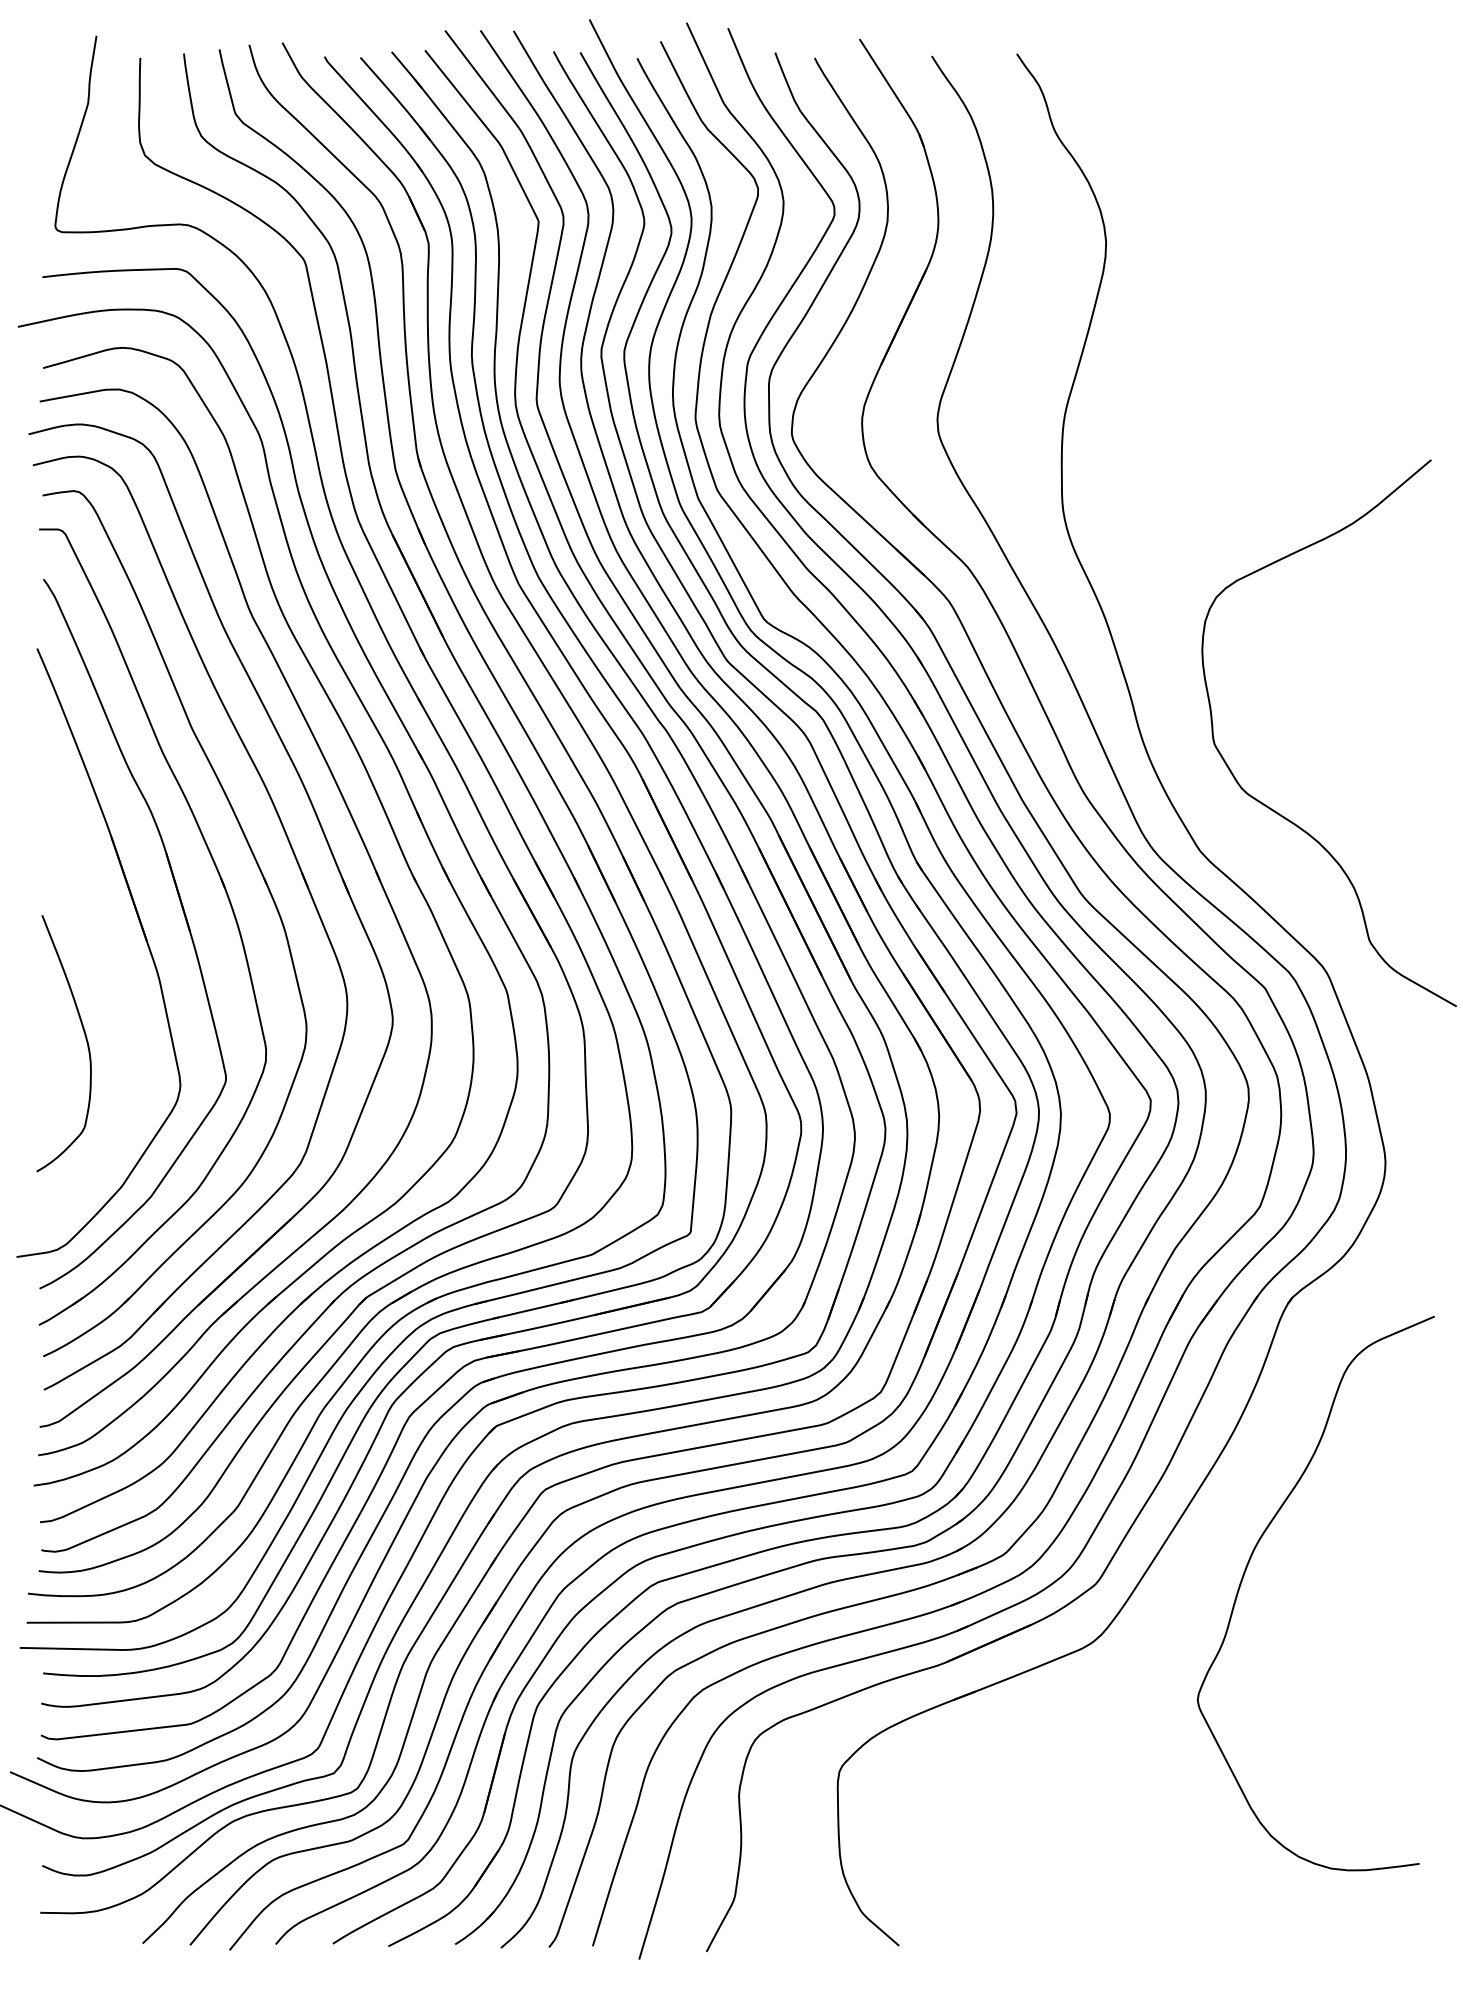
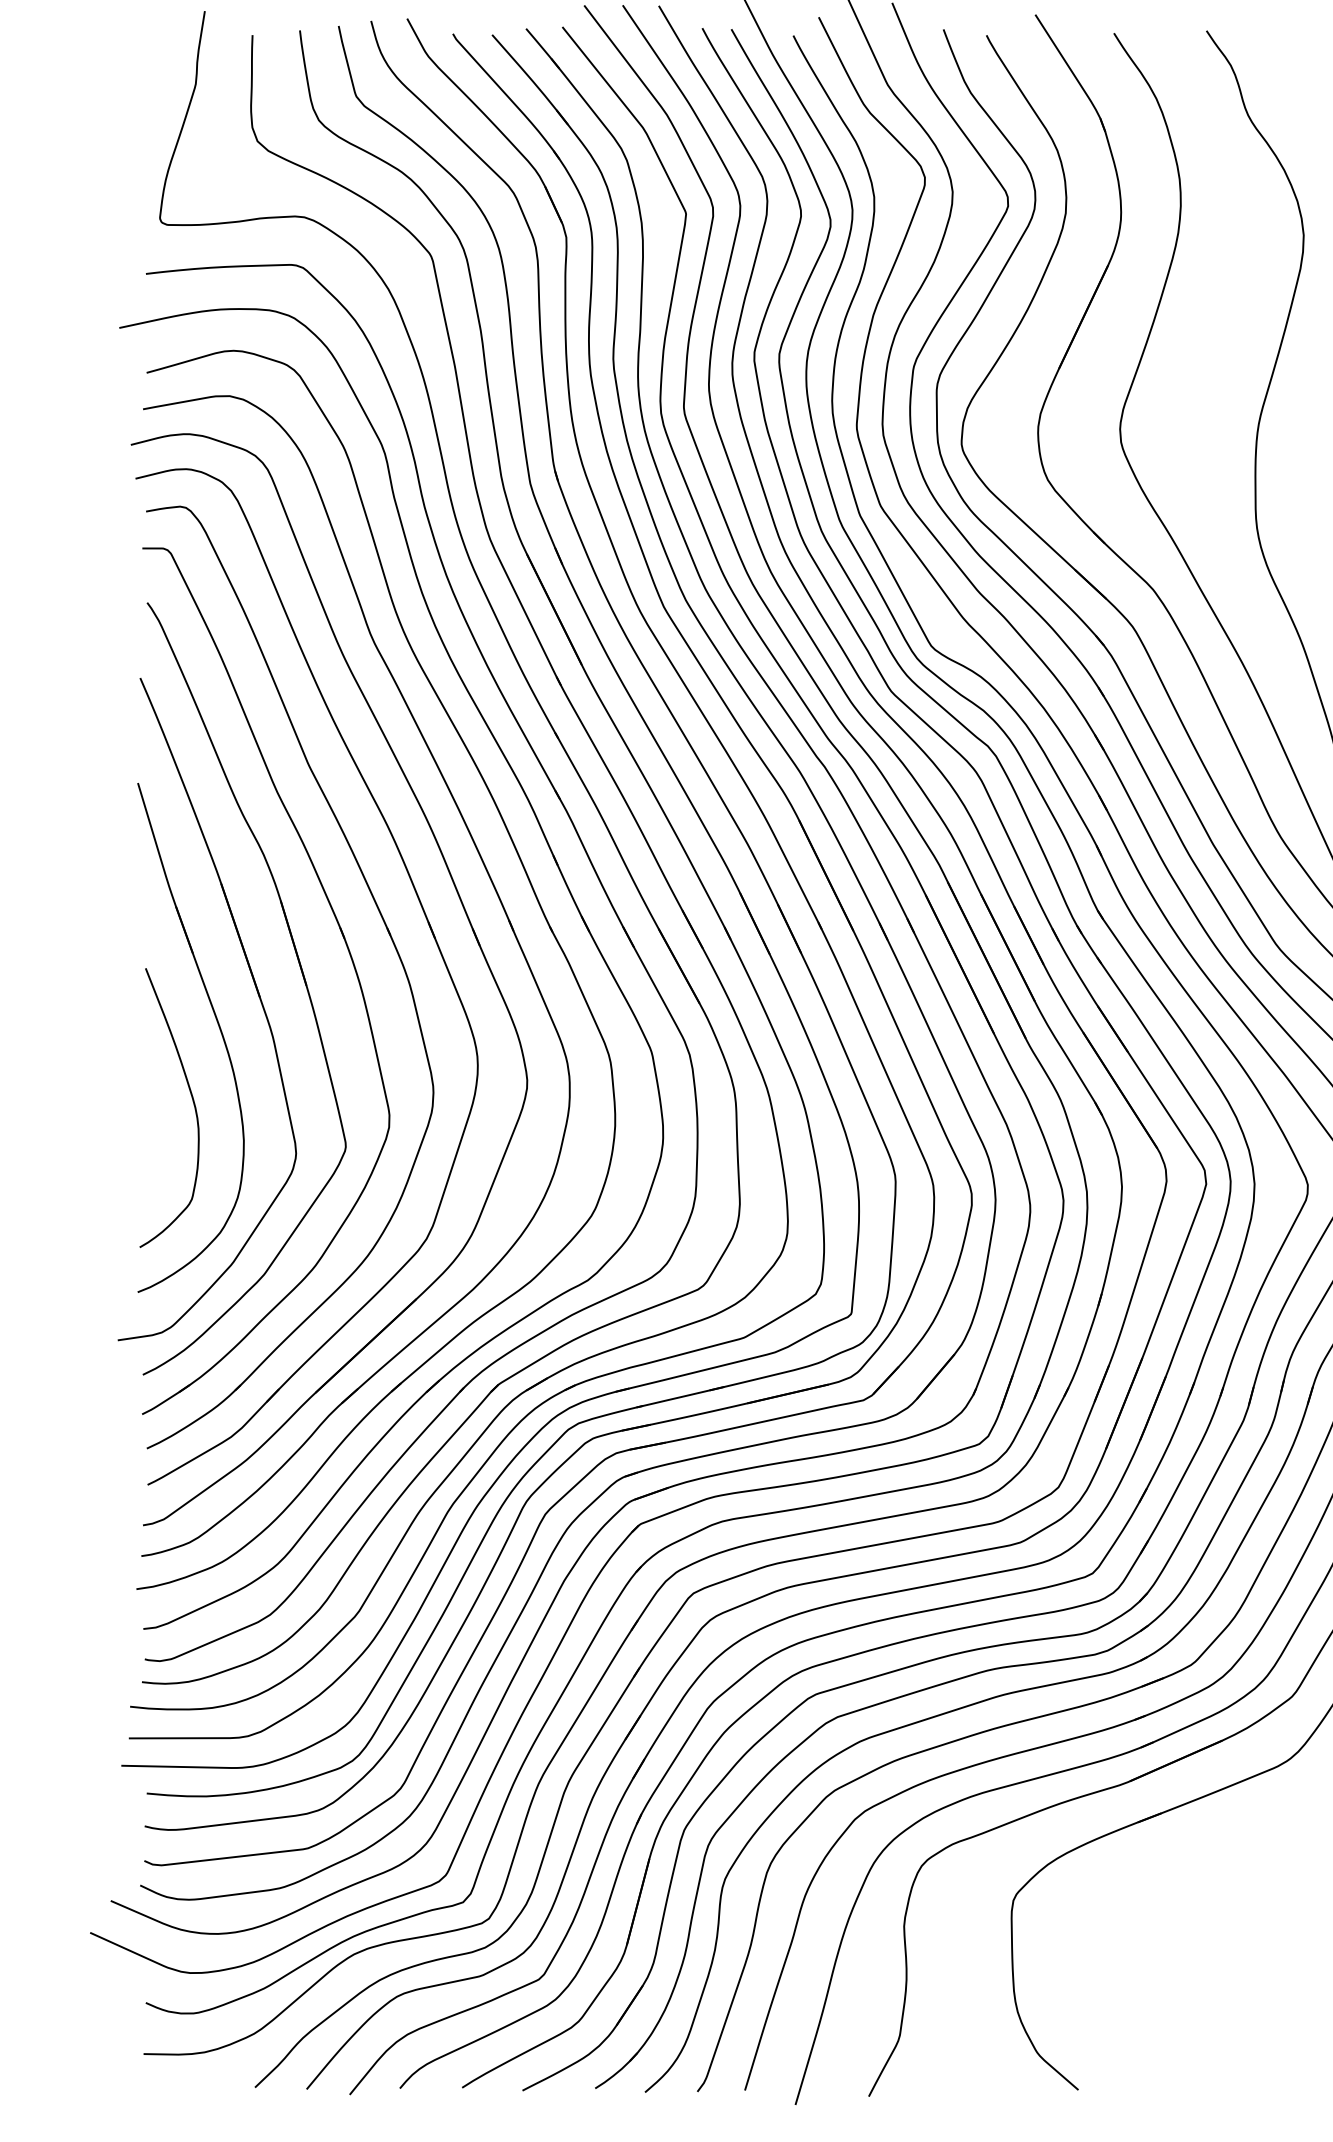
part: (109, 970) -> (218, 1028), added

